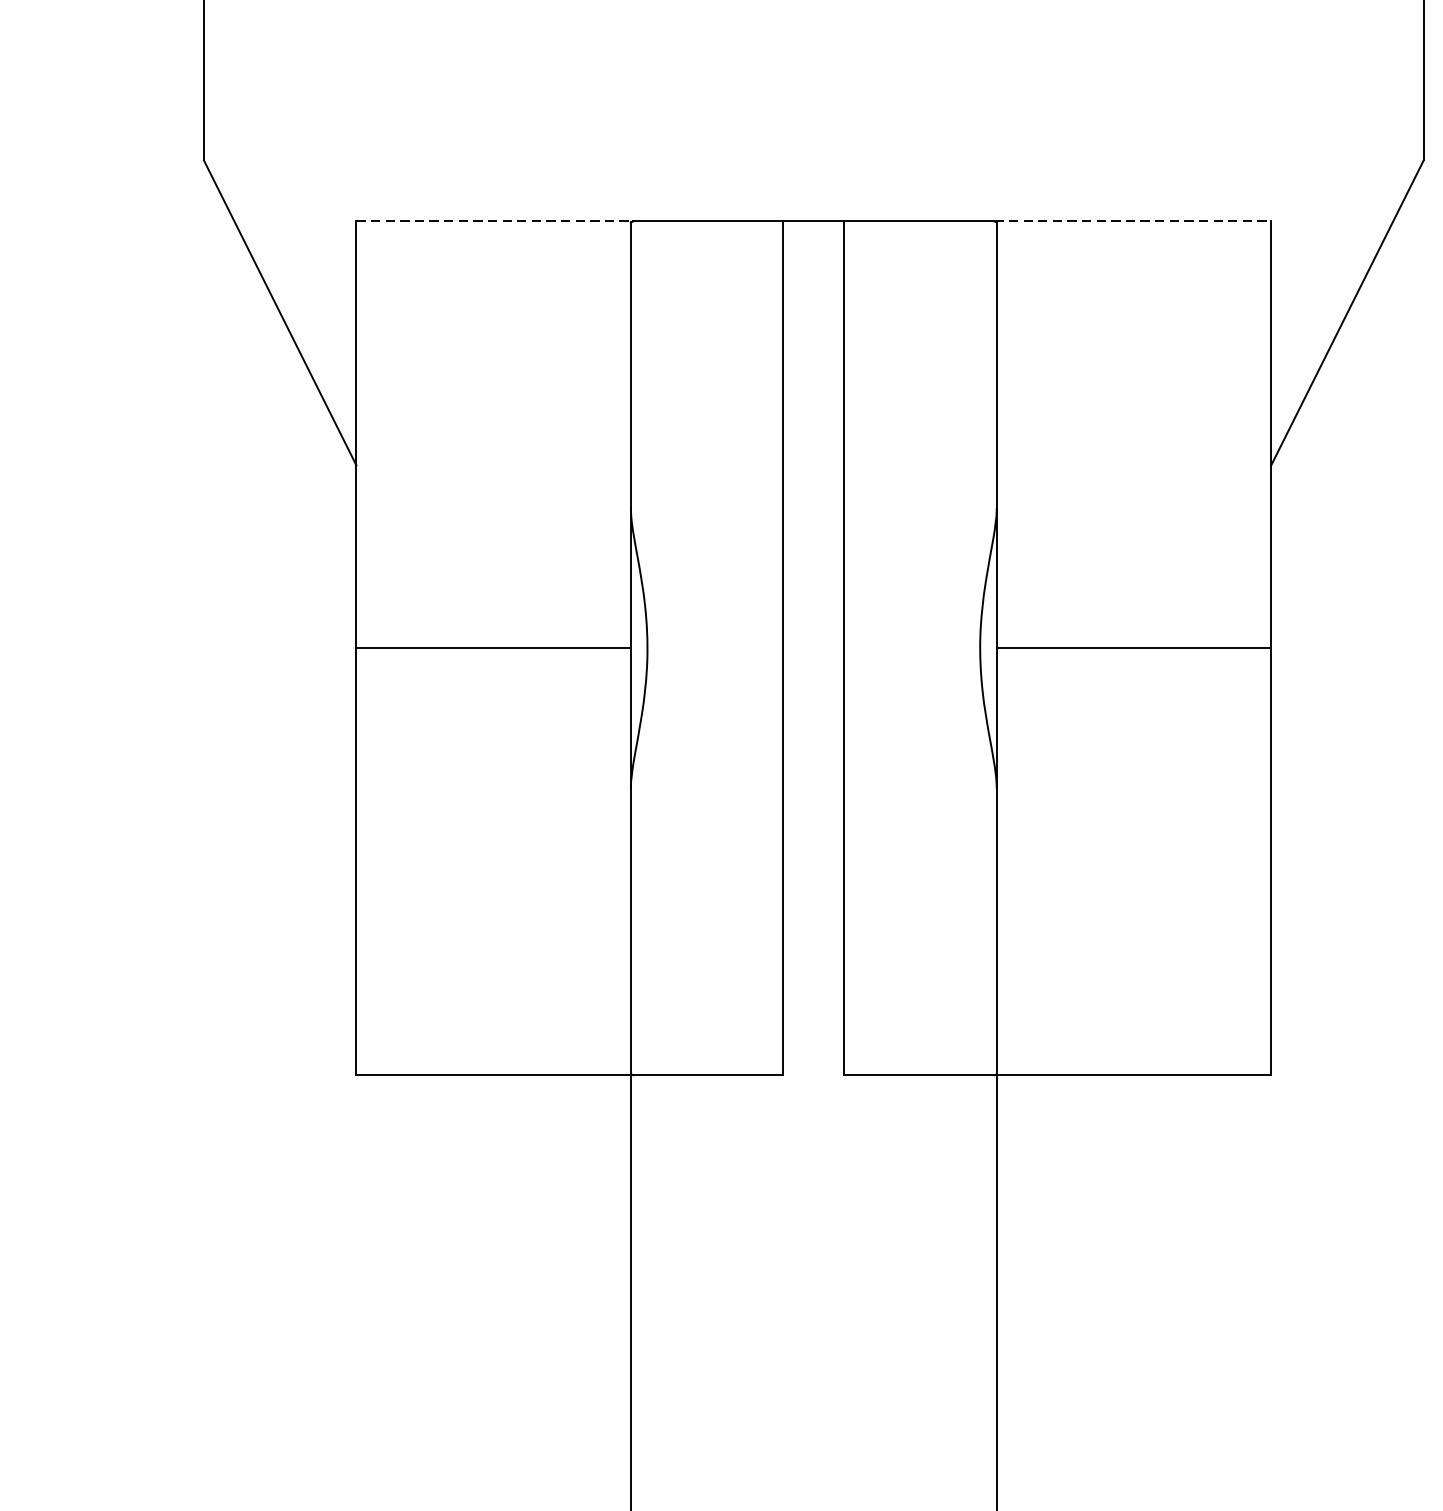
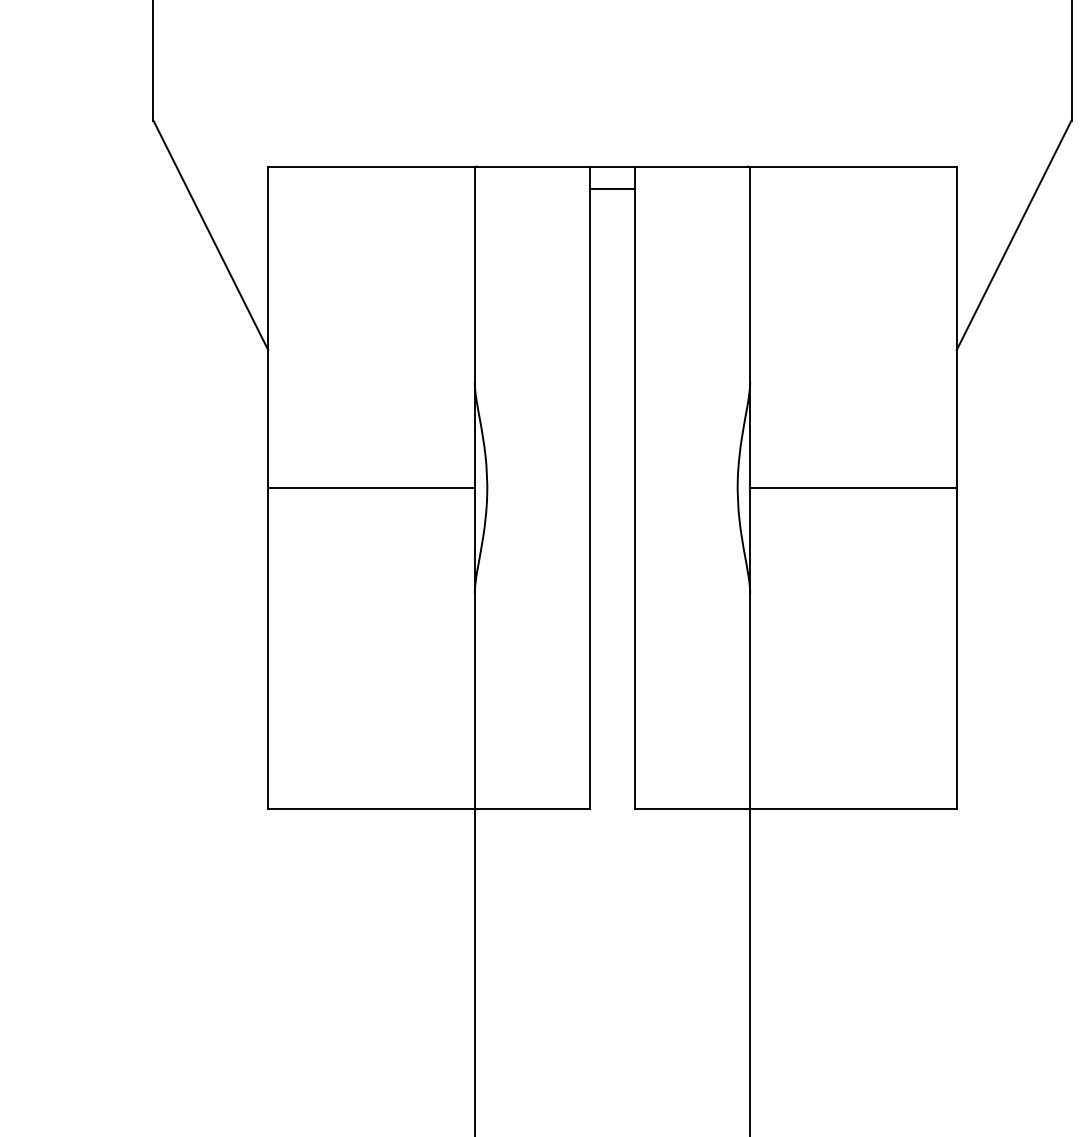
line: (494, 221) -> (372, 166), dashed -> solid
line: (1134, 221) -> (853, 166), dashed -> solid
line: (813, 251) -> (612, 189), added

